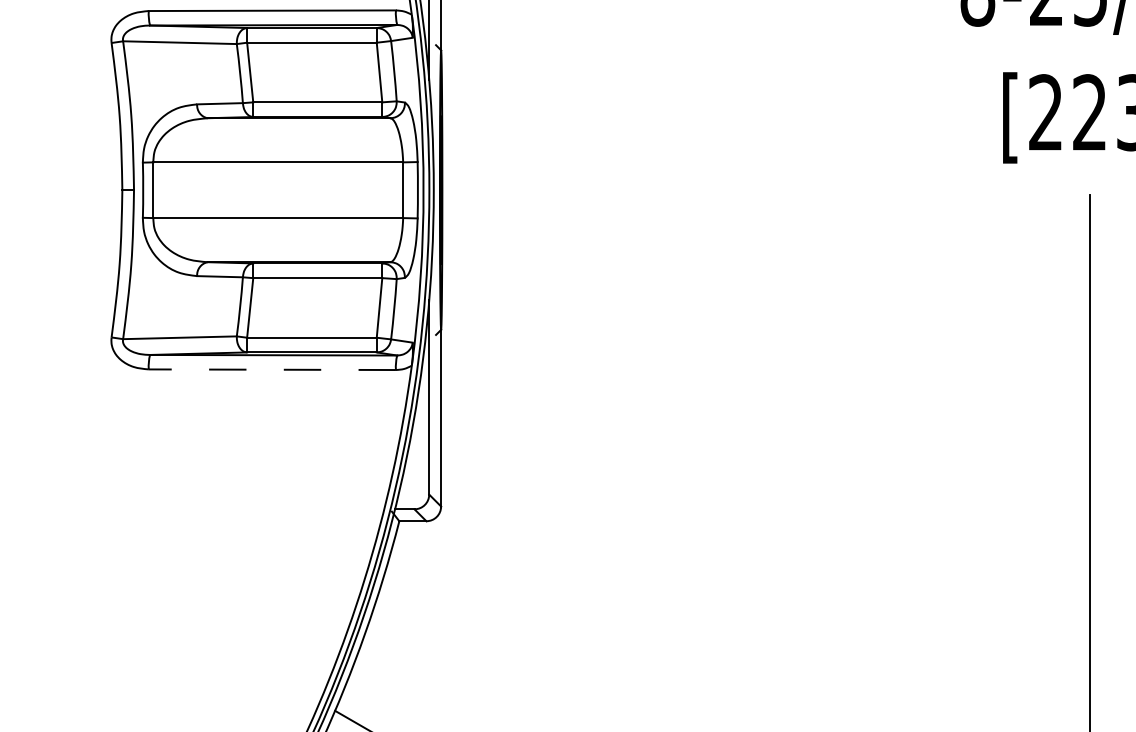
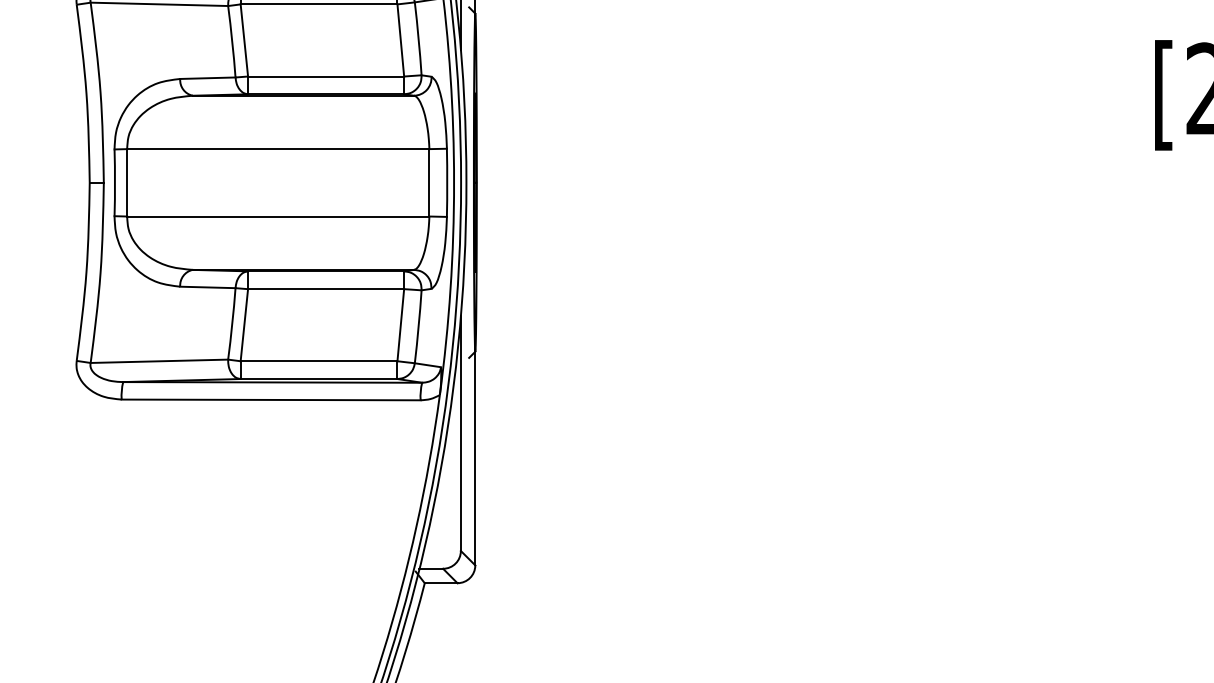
line: (272, 369) -> (271, 399), dashed -> solid

